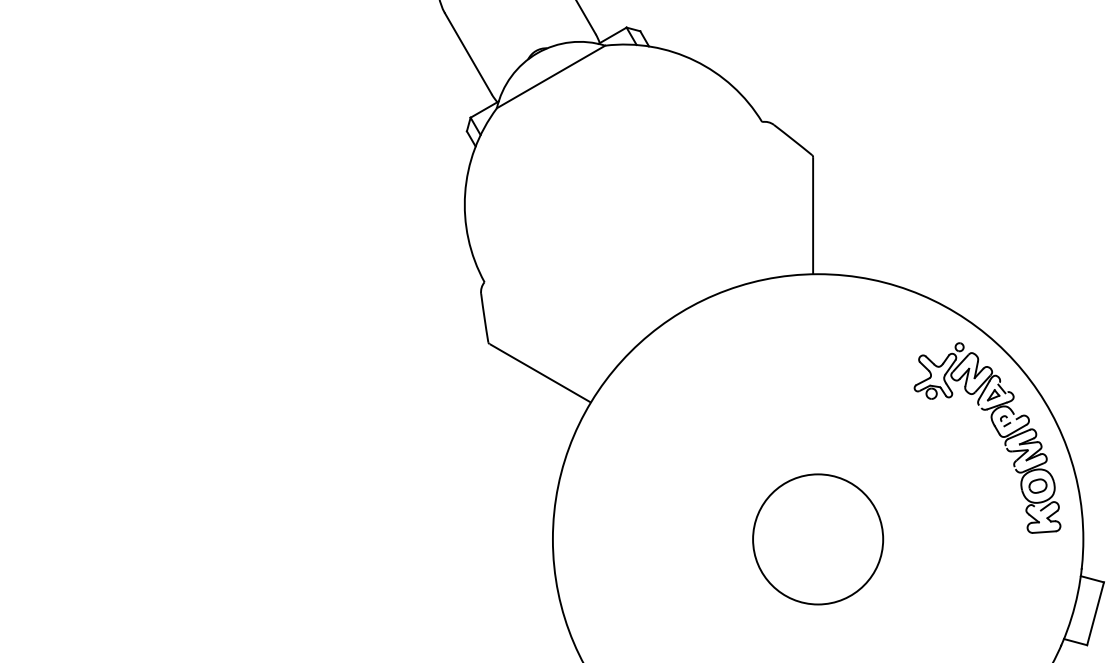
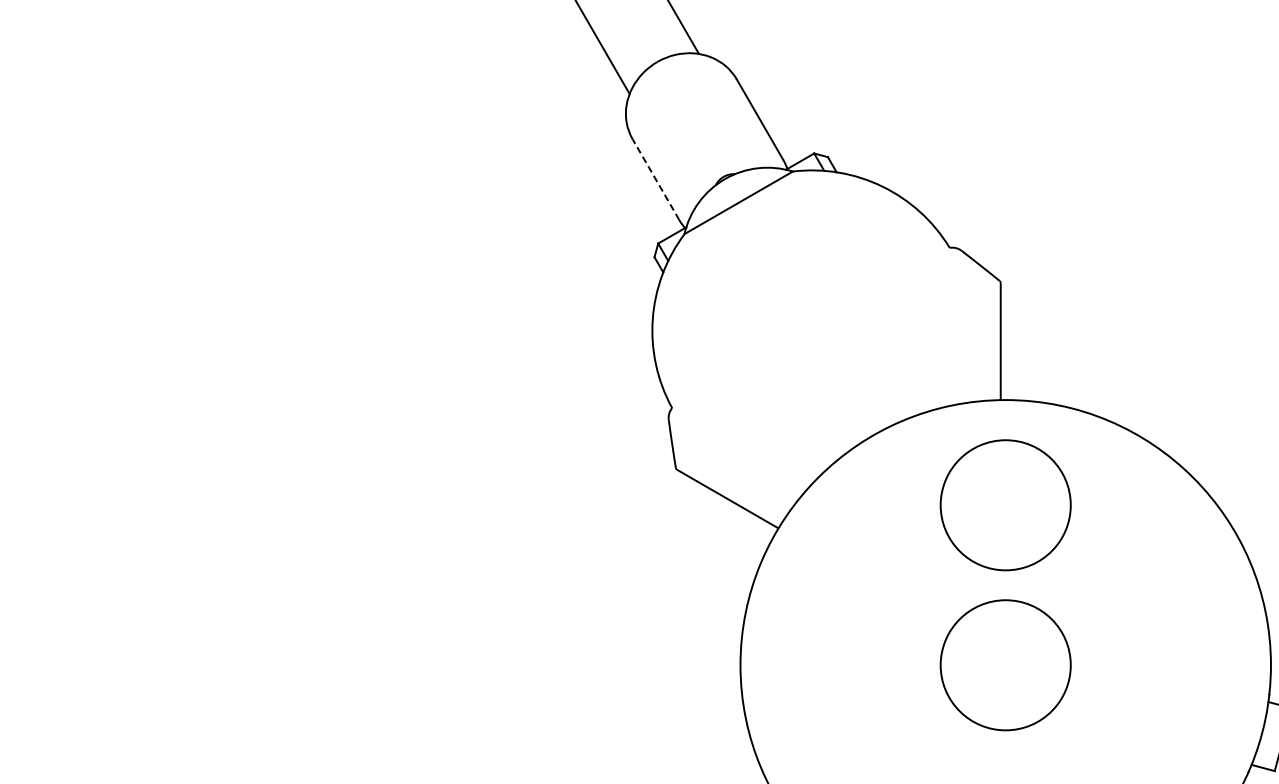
line: (467, 53) -> (655, 179), solid -> dashed
circle: (817, 379) -> (1005, 505), added
part: (996, 431) -> (1184, 557), removed

